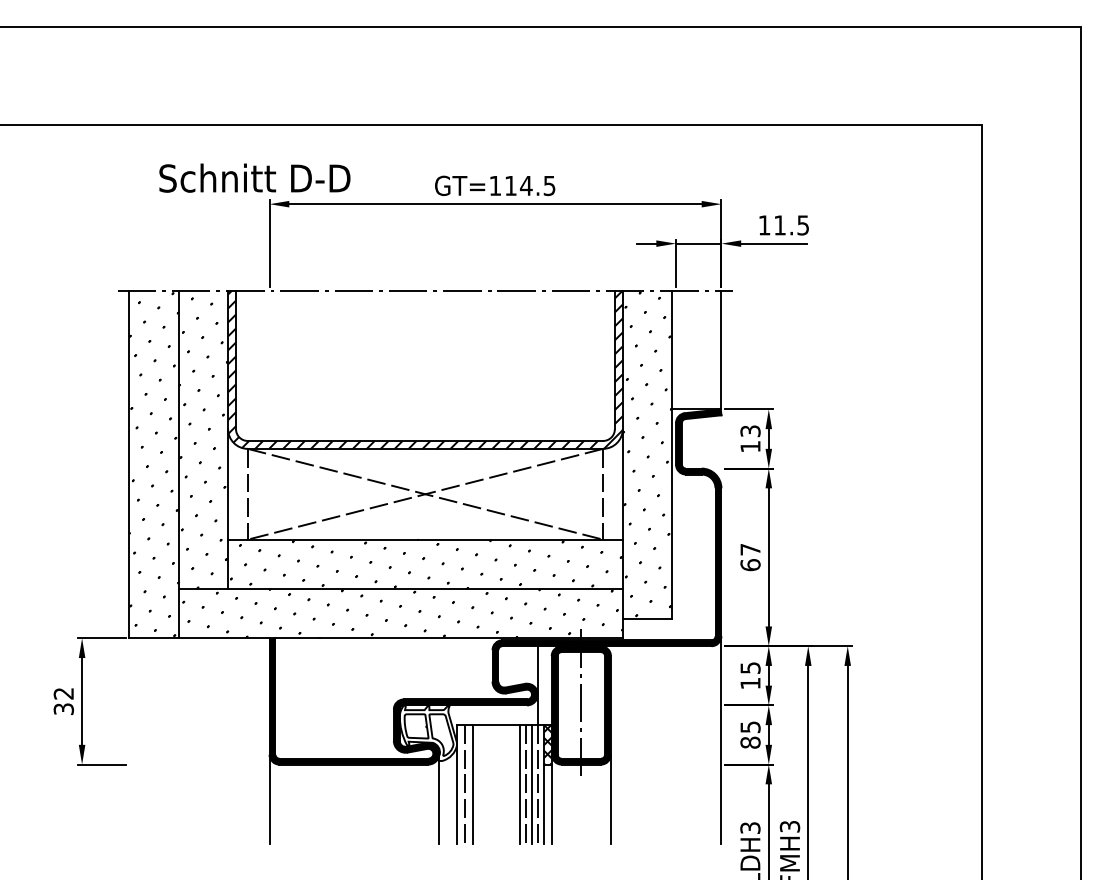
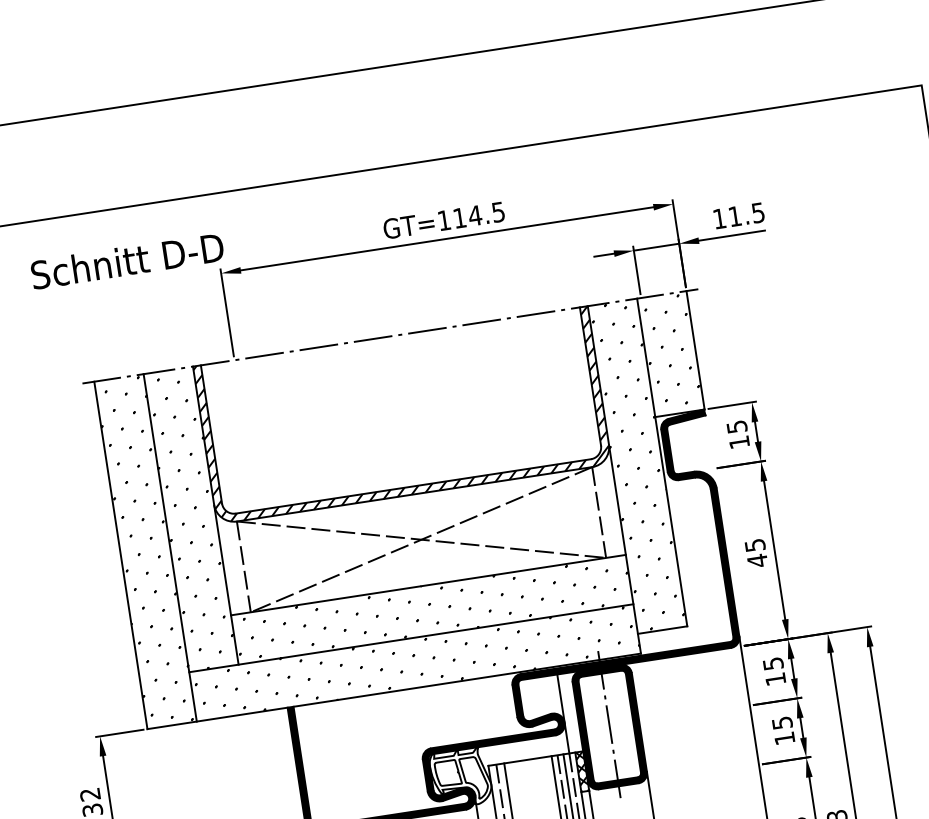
text: (254, 177) -> (126, 260), moved
hatch: (696, 350) -> (670, 354), added
text: (749, 430) -> (735, 426), 13 -> 15
text: (750, 557) -> (756, 553), 67 -> 45
text: (750, 742) -> (784, 738), 85 -> 15

